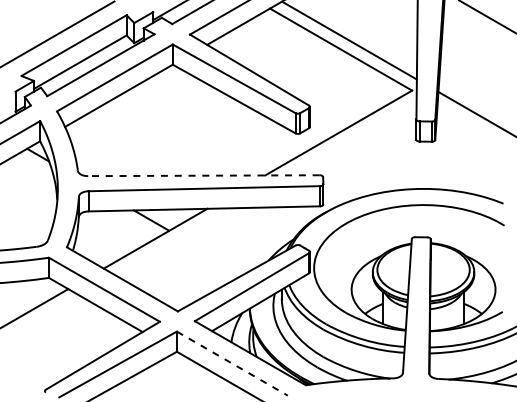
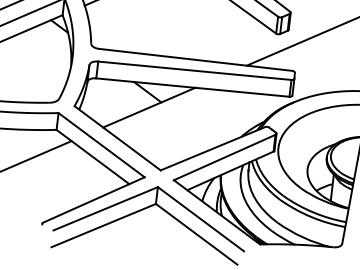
line: (203, 175) -> (195, 59), dashed -> solid
line: (232, 363) -> (201, 219), dashed -> solid

